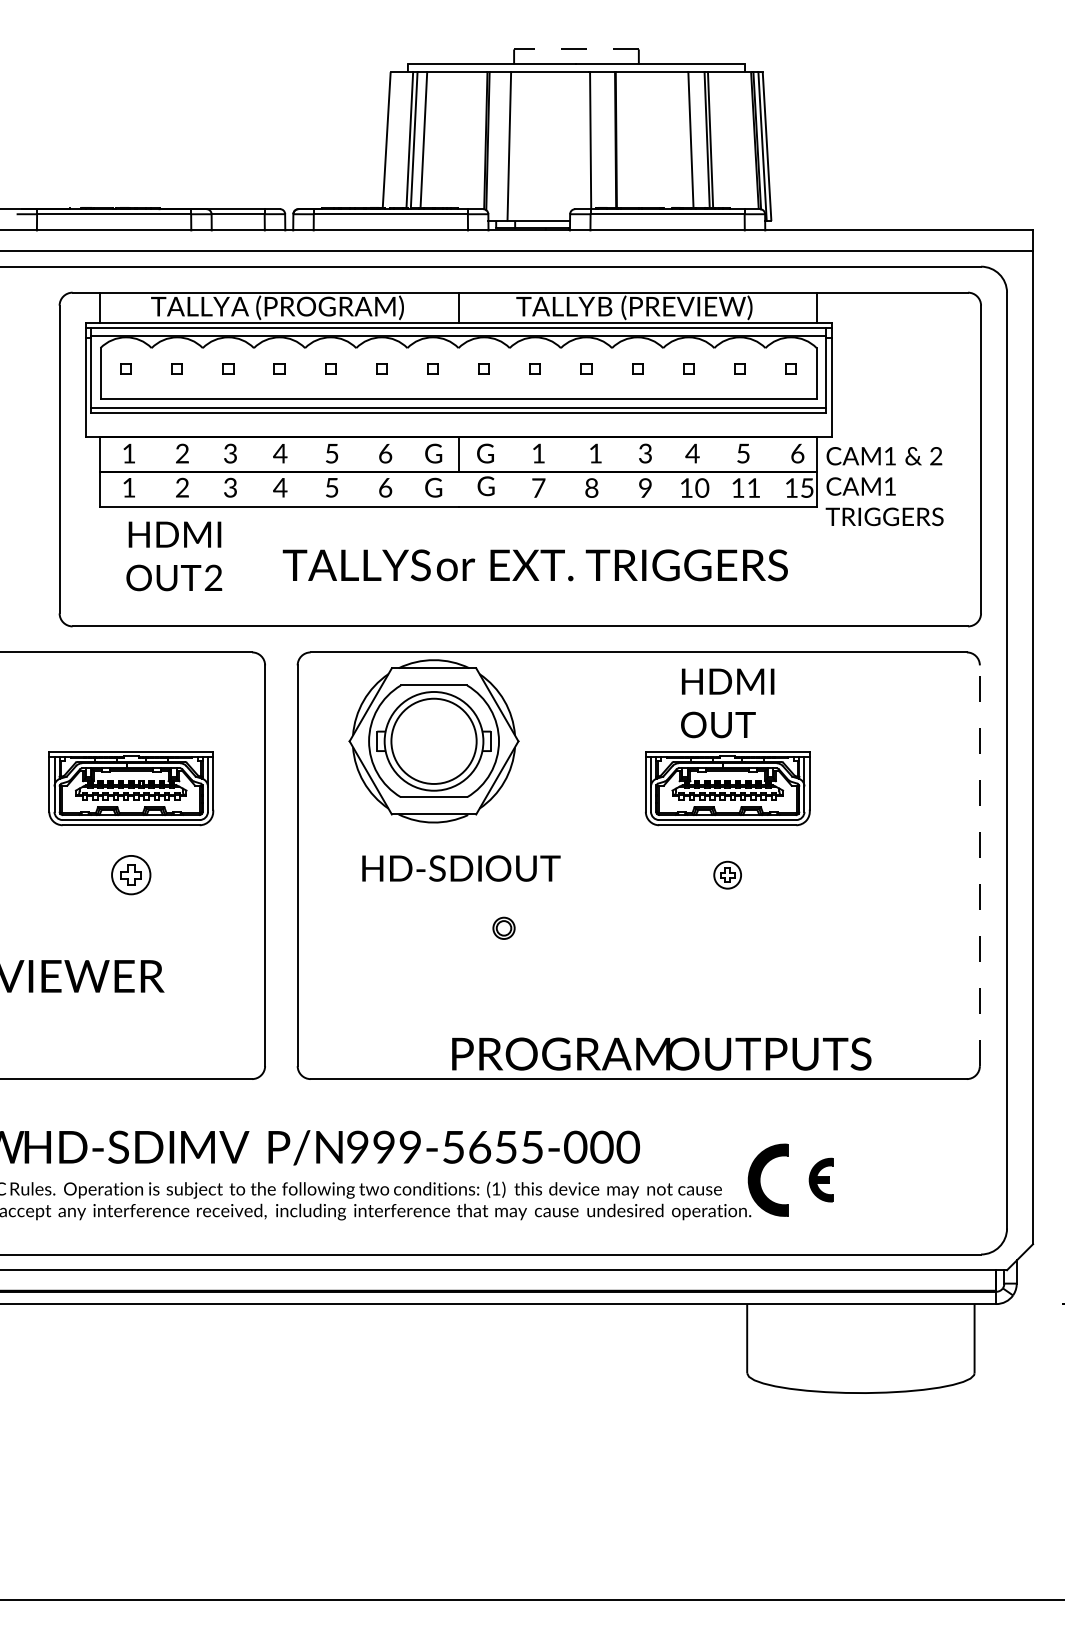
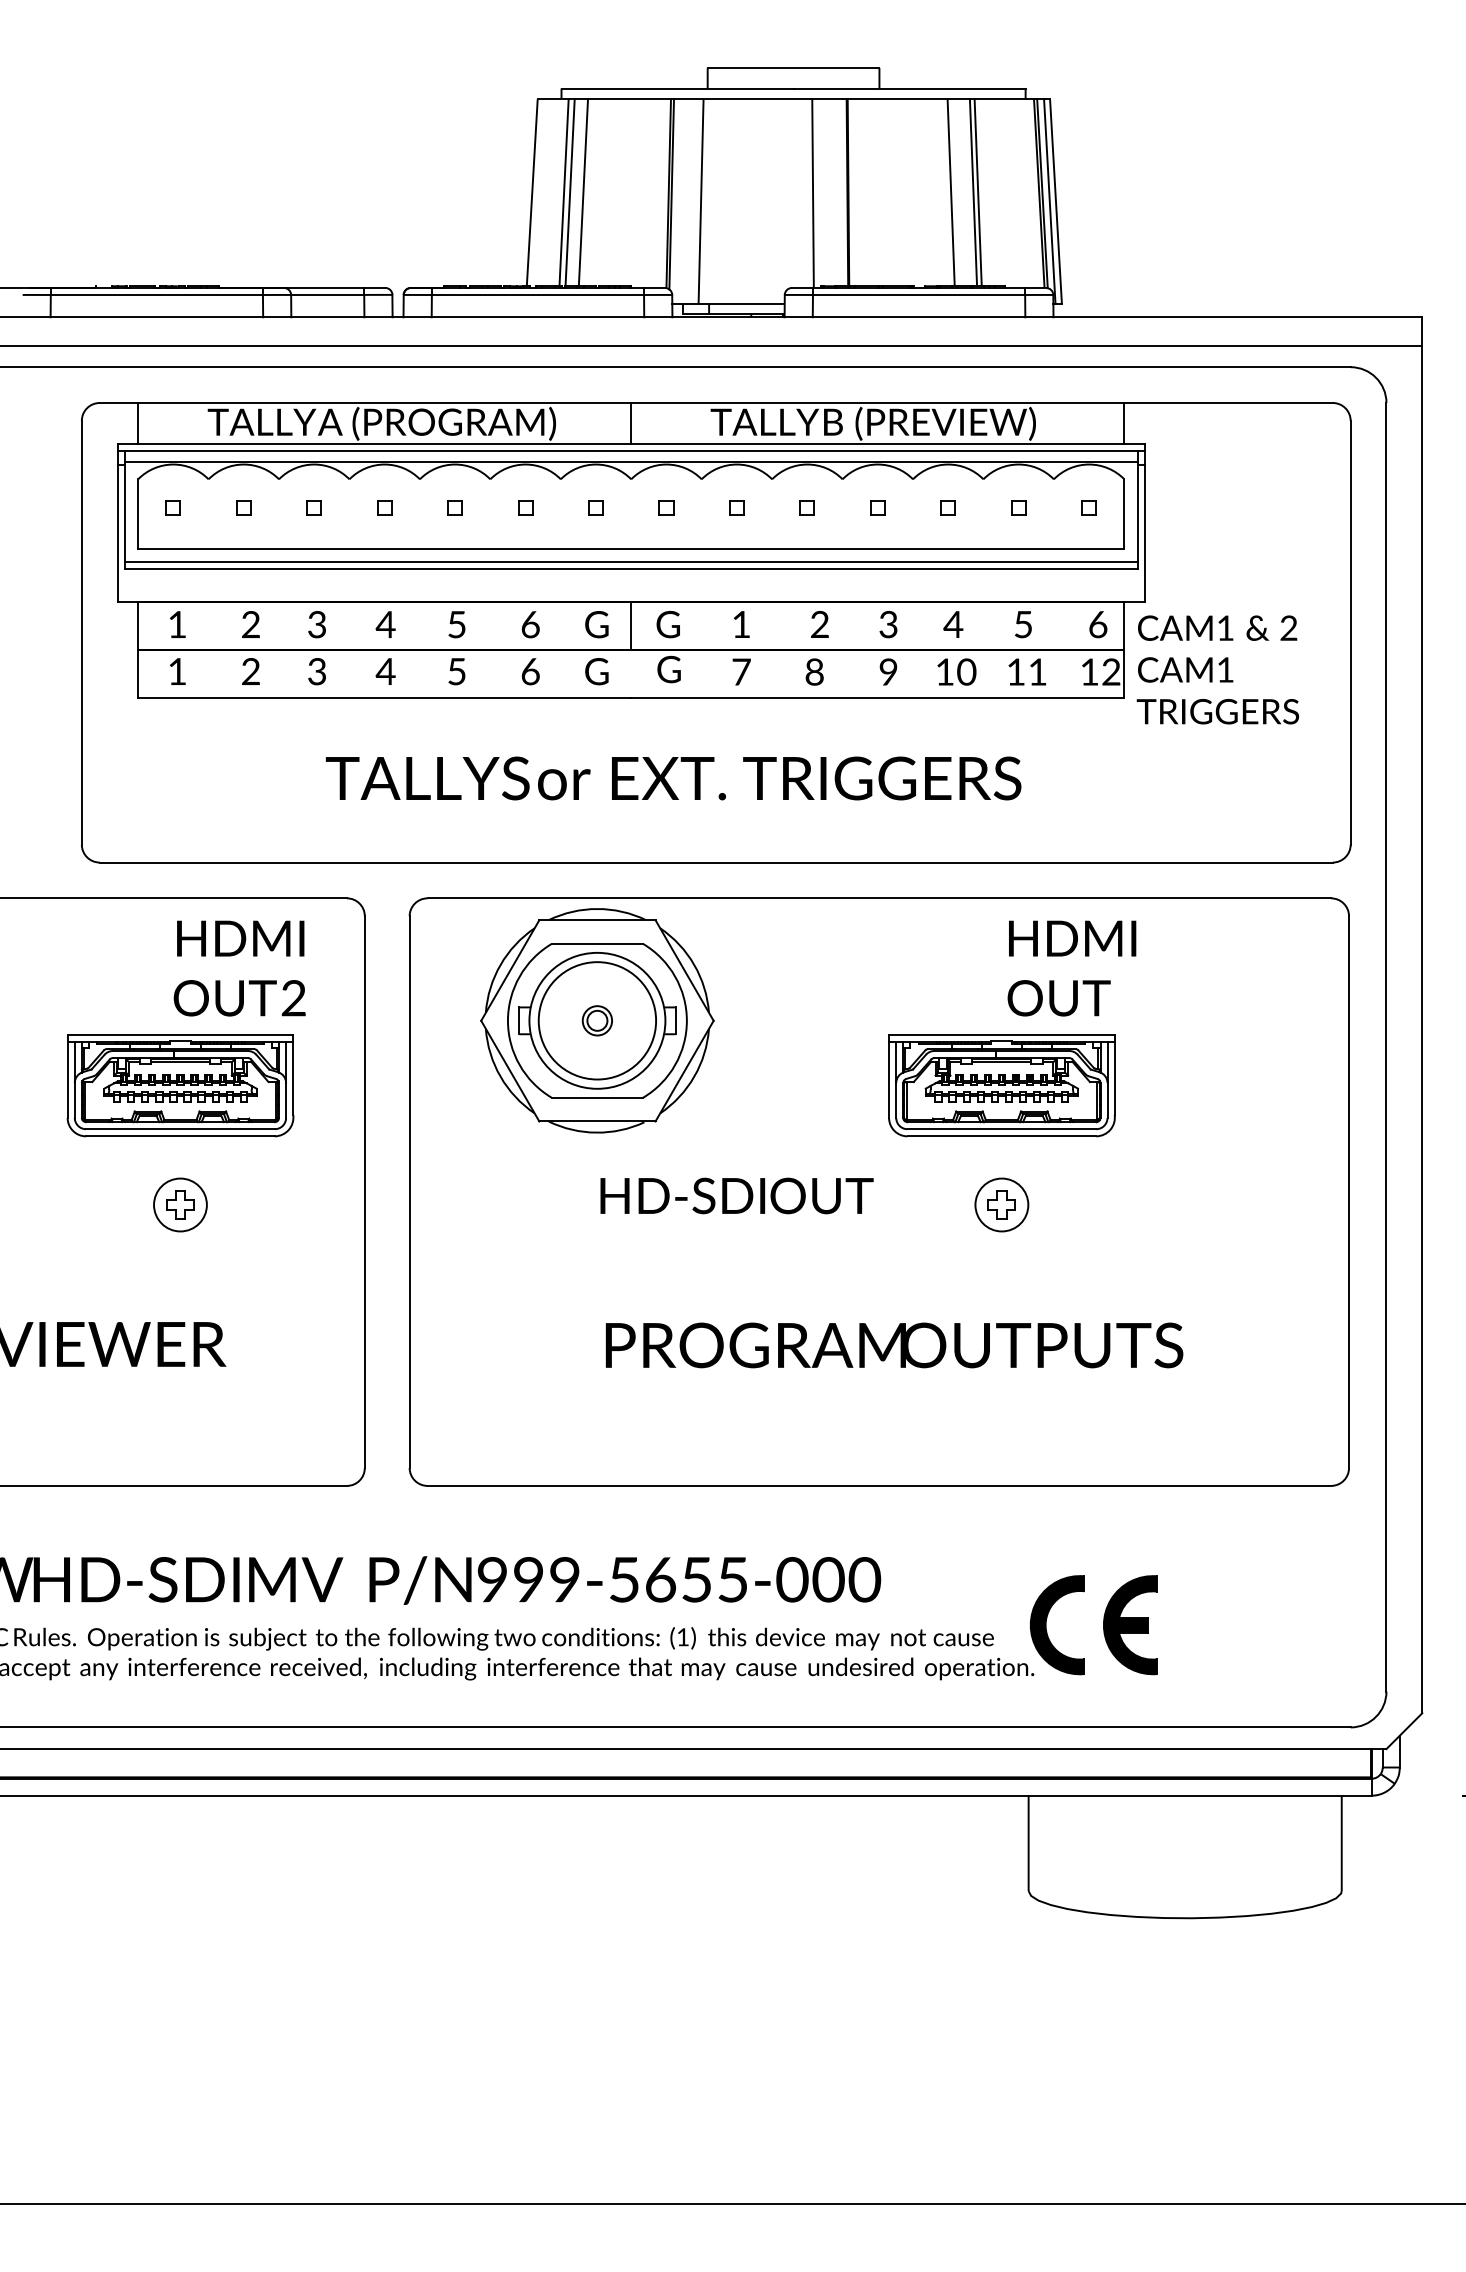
line: (575, 49) -> (792, 68), dashed -> solid
text: (595, 453) -> (819, 624), 1 -> 2
text: (806, 487) -> (1110, 671), 15 -> 12
text: (174, 556) -> (240, 968), moved
text: (534, 565) -> (672, 778), moved
text: (727, 703) -> (1071, 968), moved
line: (979, 865) -> (1348, 1191), dashed -> solid
text: (461, 868) -> (737, 1195), moved
part: (727, 875) -> (1001, 1205), size x1.43
part: (503, 927) -> (596, 1019), moved
text: (661, 1053) -> (894, 1344), moved
part: (821, 1179) -> (1130, 1624), size x1.67

